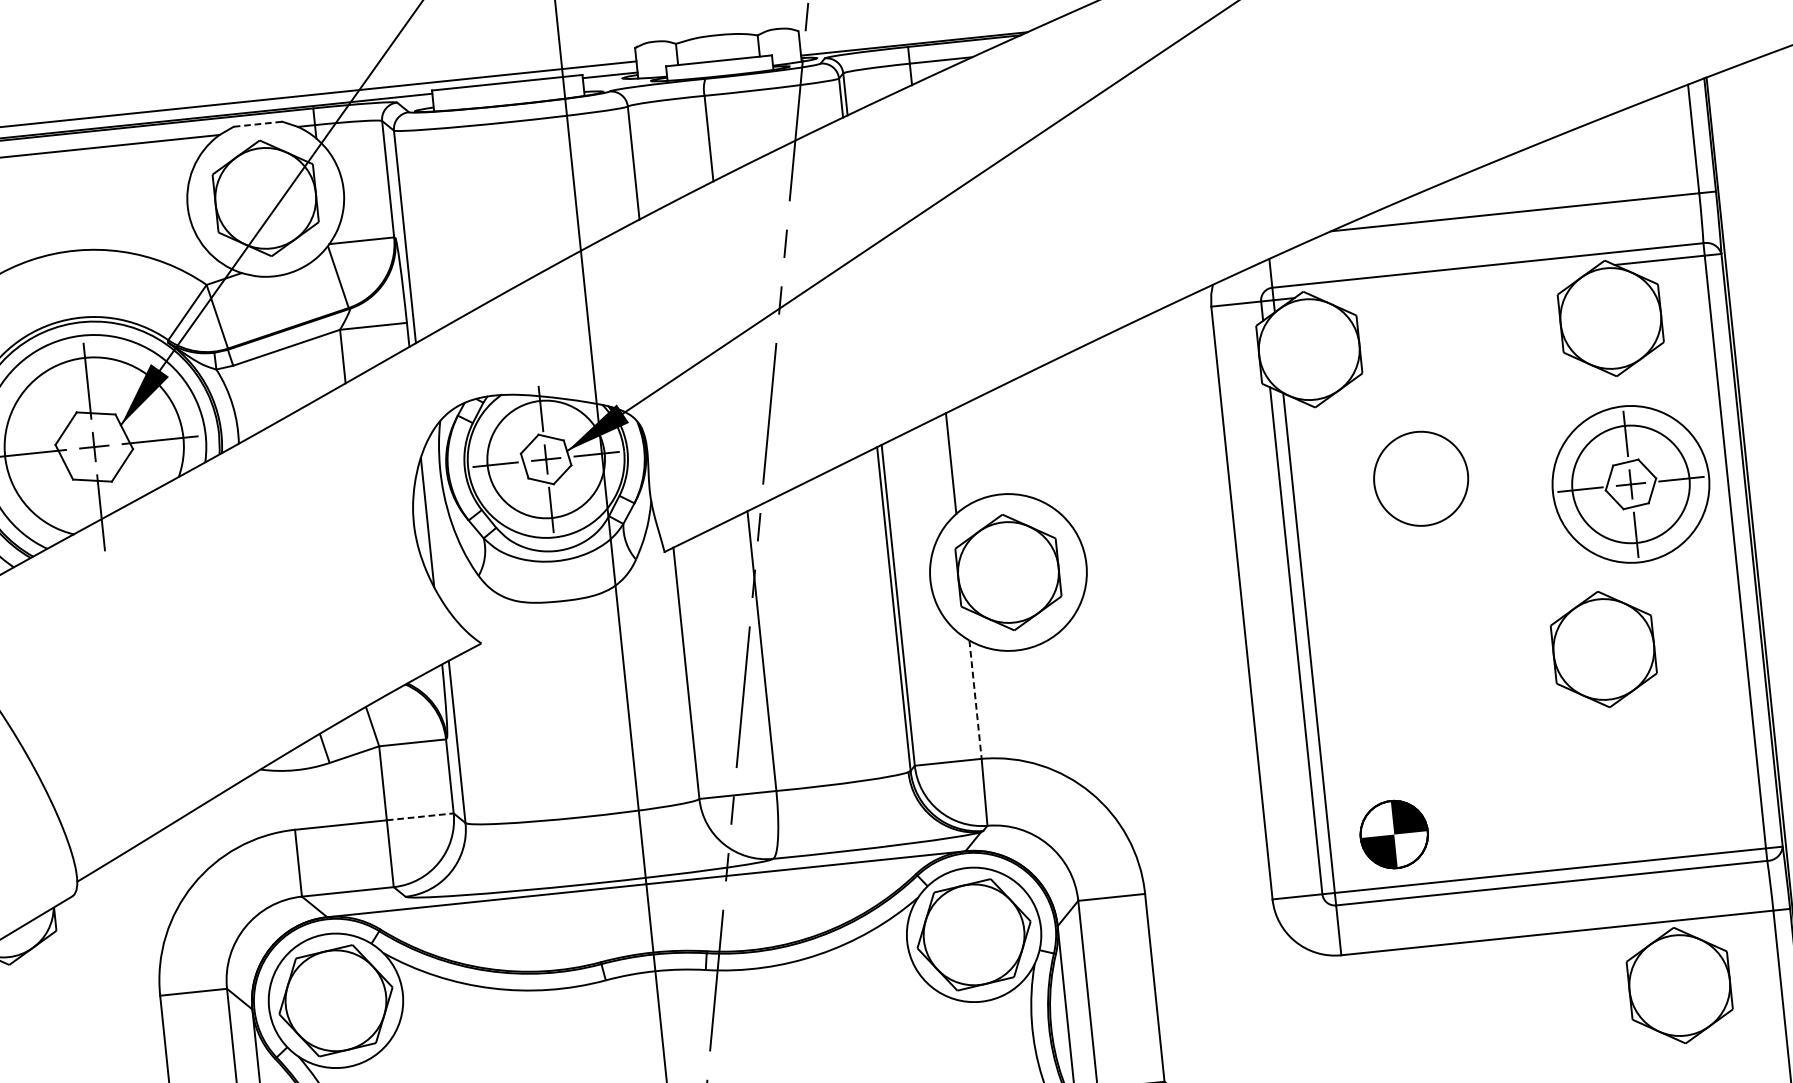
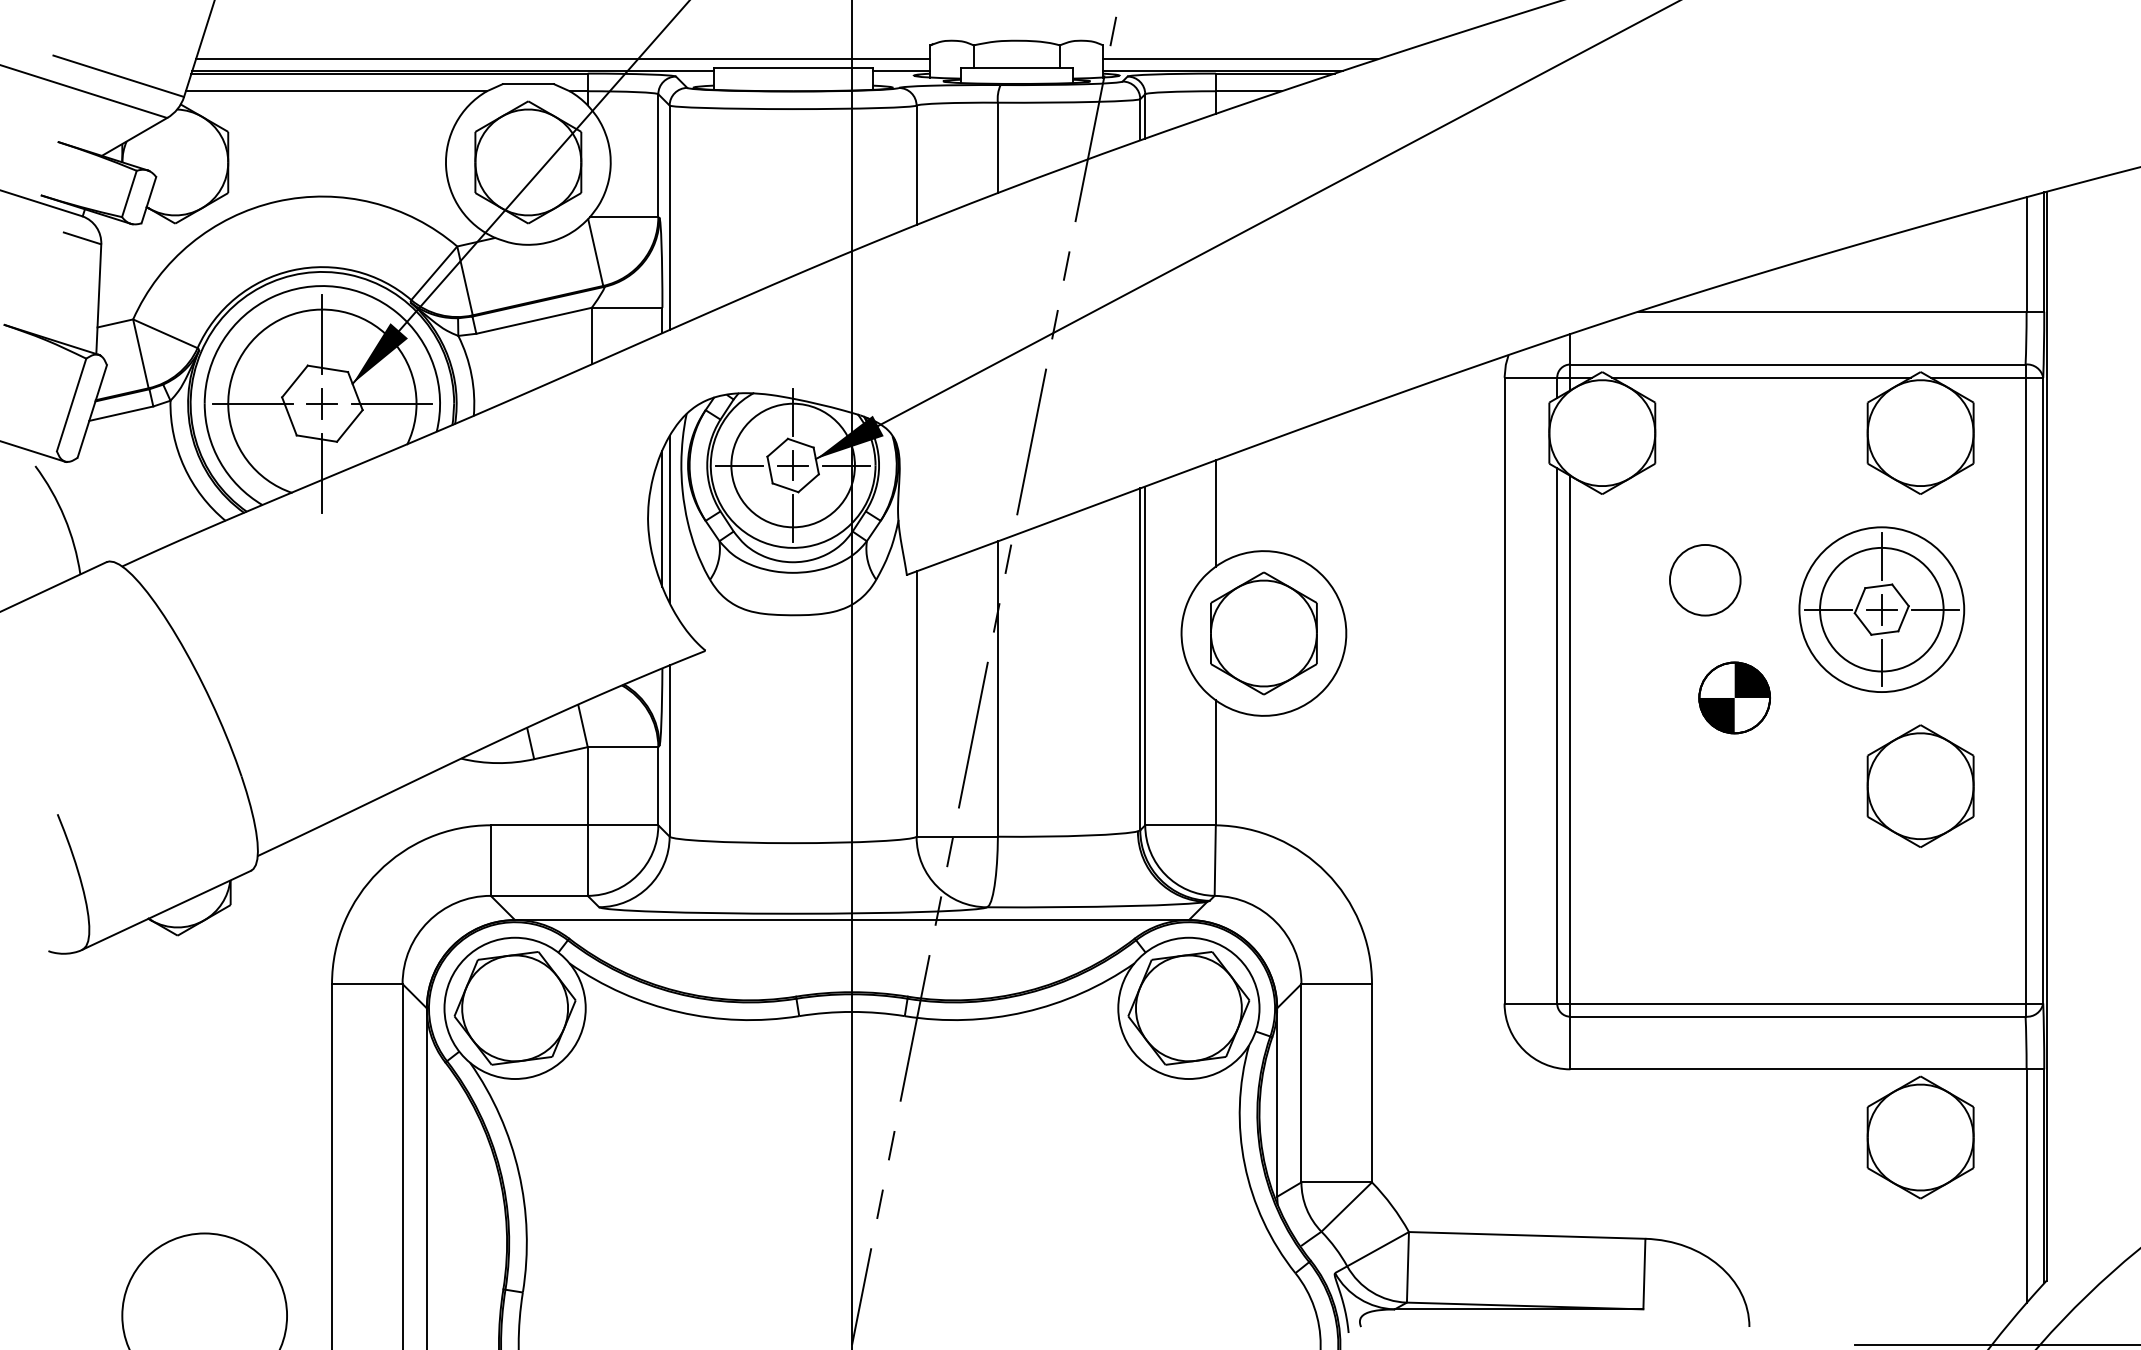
line: (930, 31) -> (1240, 59), added
line: (258, 124) -> (528, 84), dashed -> solid
line: (1454, 281) -> (1761, 377), added
circle: (1421, 479) -> (1705, 580), size x0.71
part: (1630, 484) -> (1881, 609), moved
line: (434, 522) -> (669, 519), added
part: (1603, 648) -> (1920, 785), moved
line: (975, 700) -> (1215, 763), dashed -> solid
line: (420, 817) -> (623, 825), dashed -> solid
part: (1394, 834) -> (1734, 697), moved

